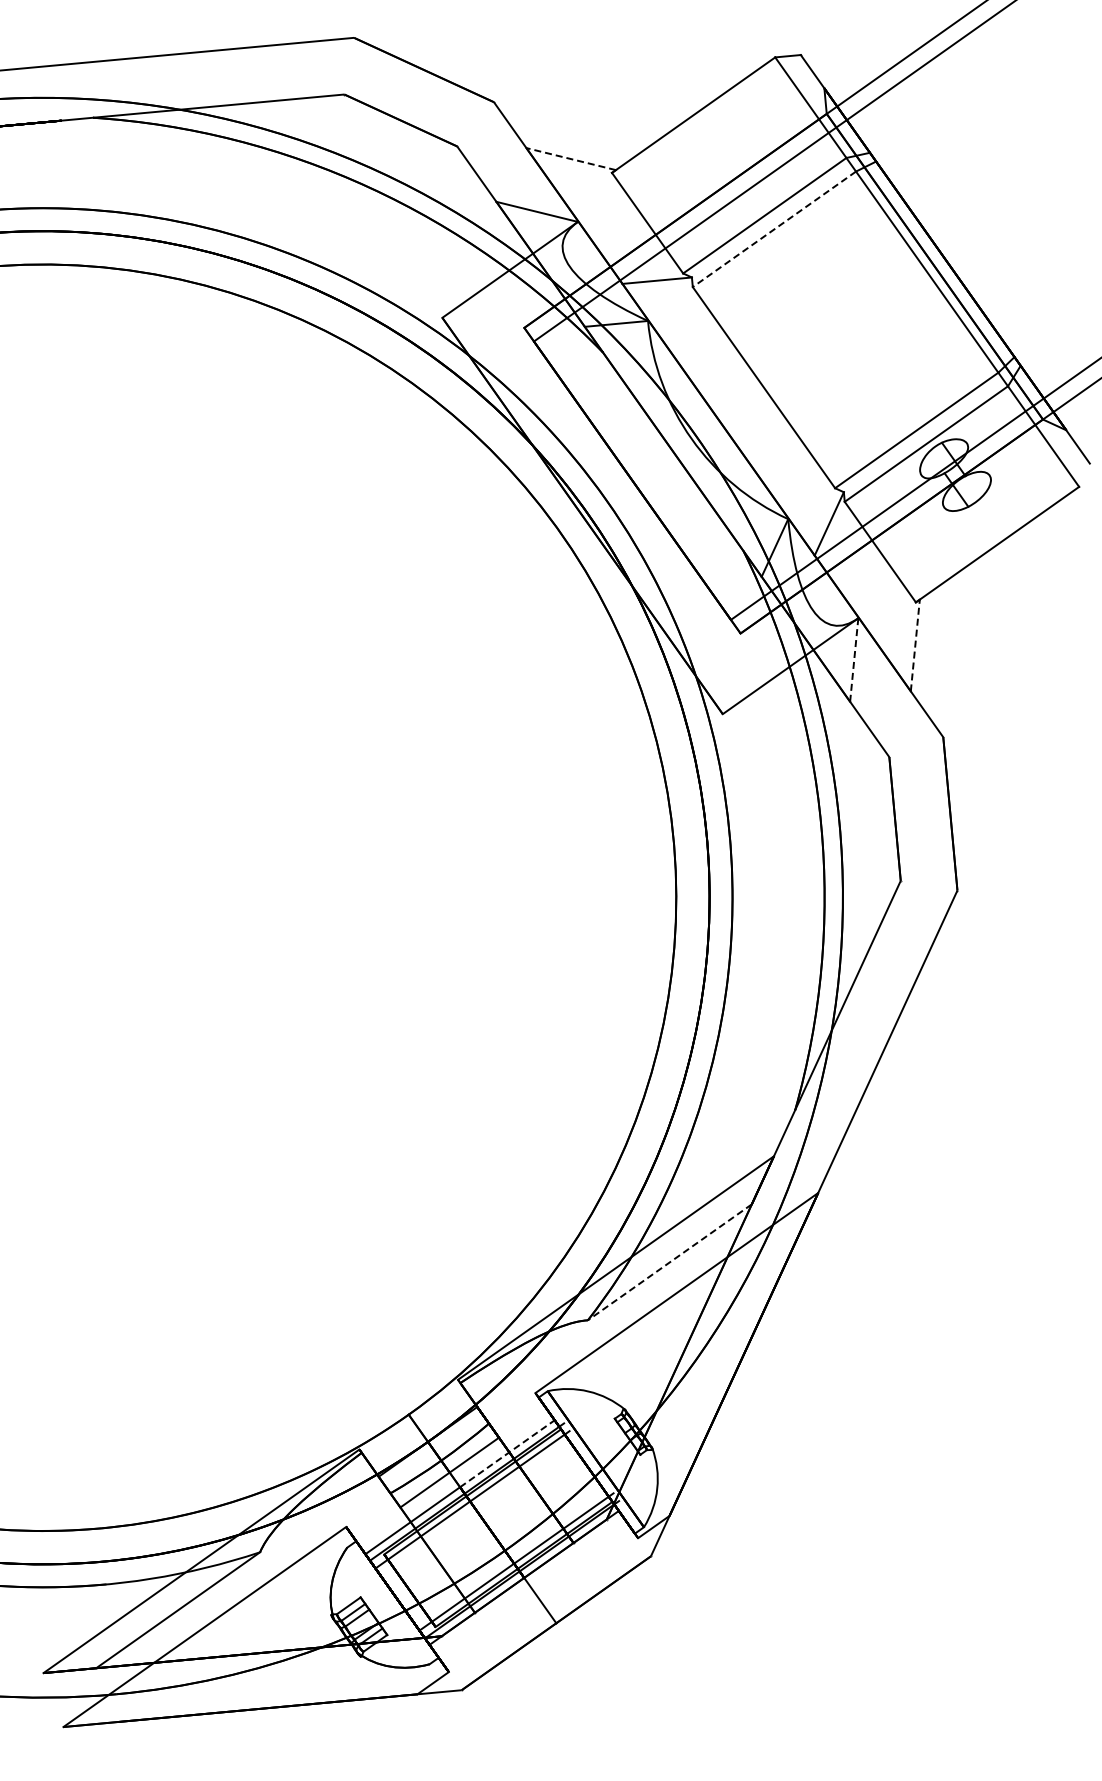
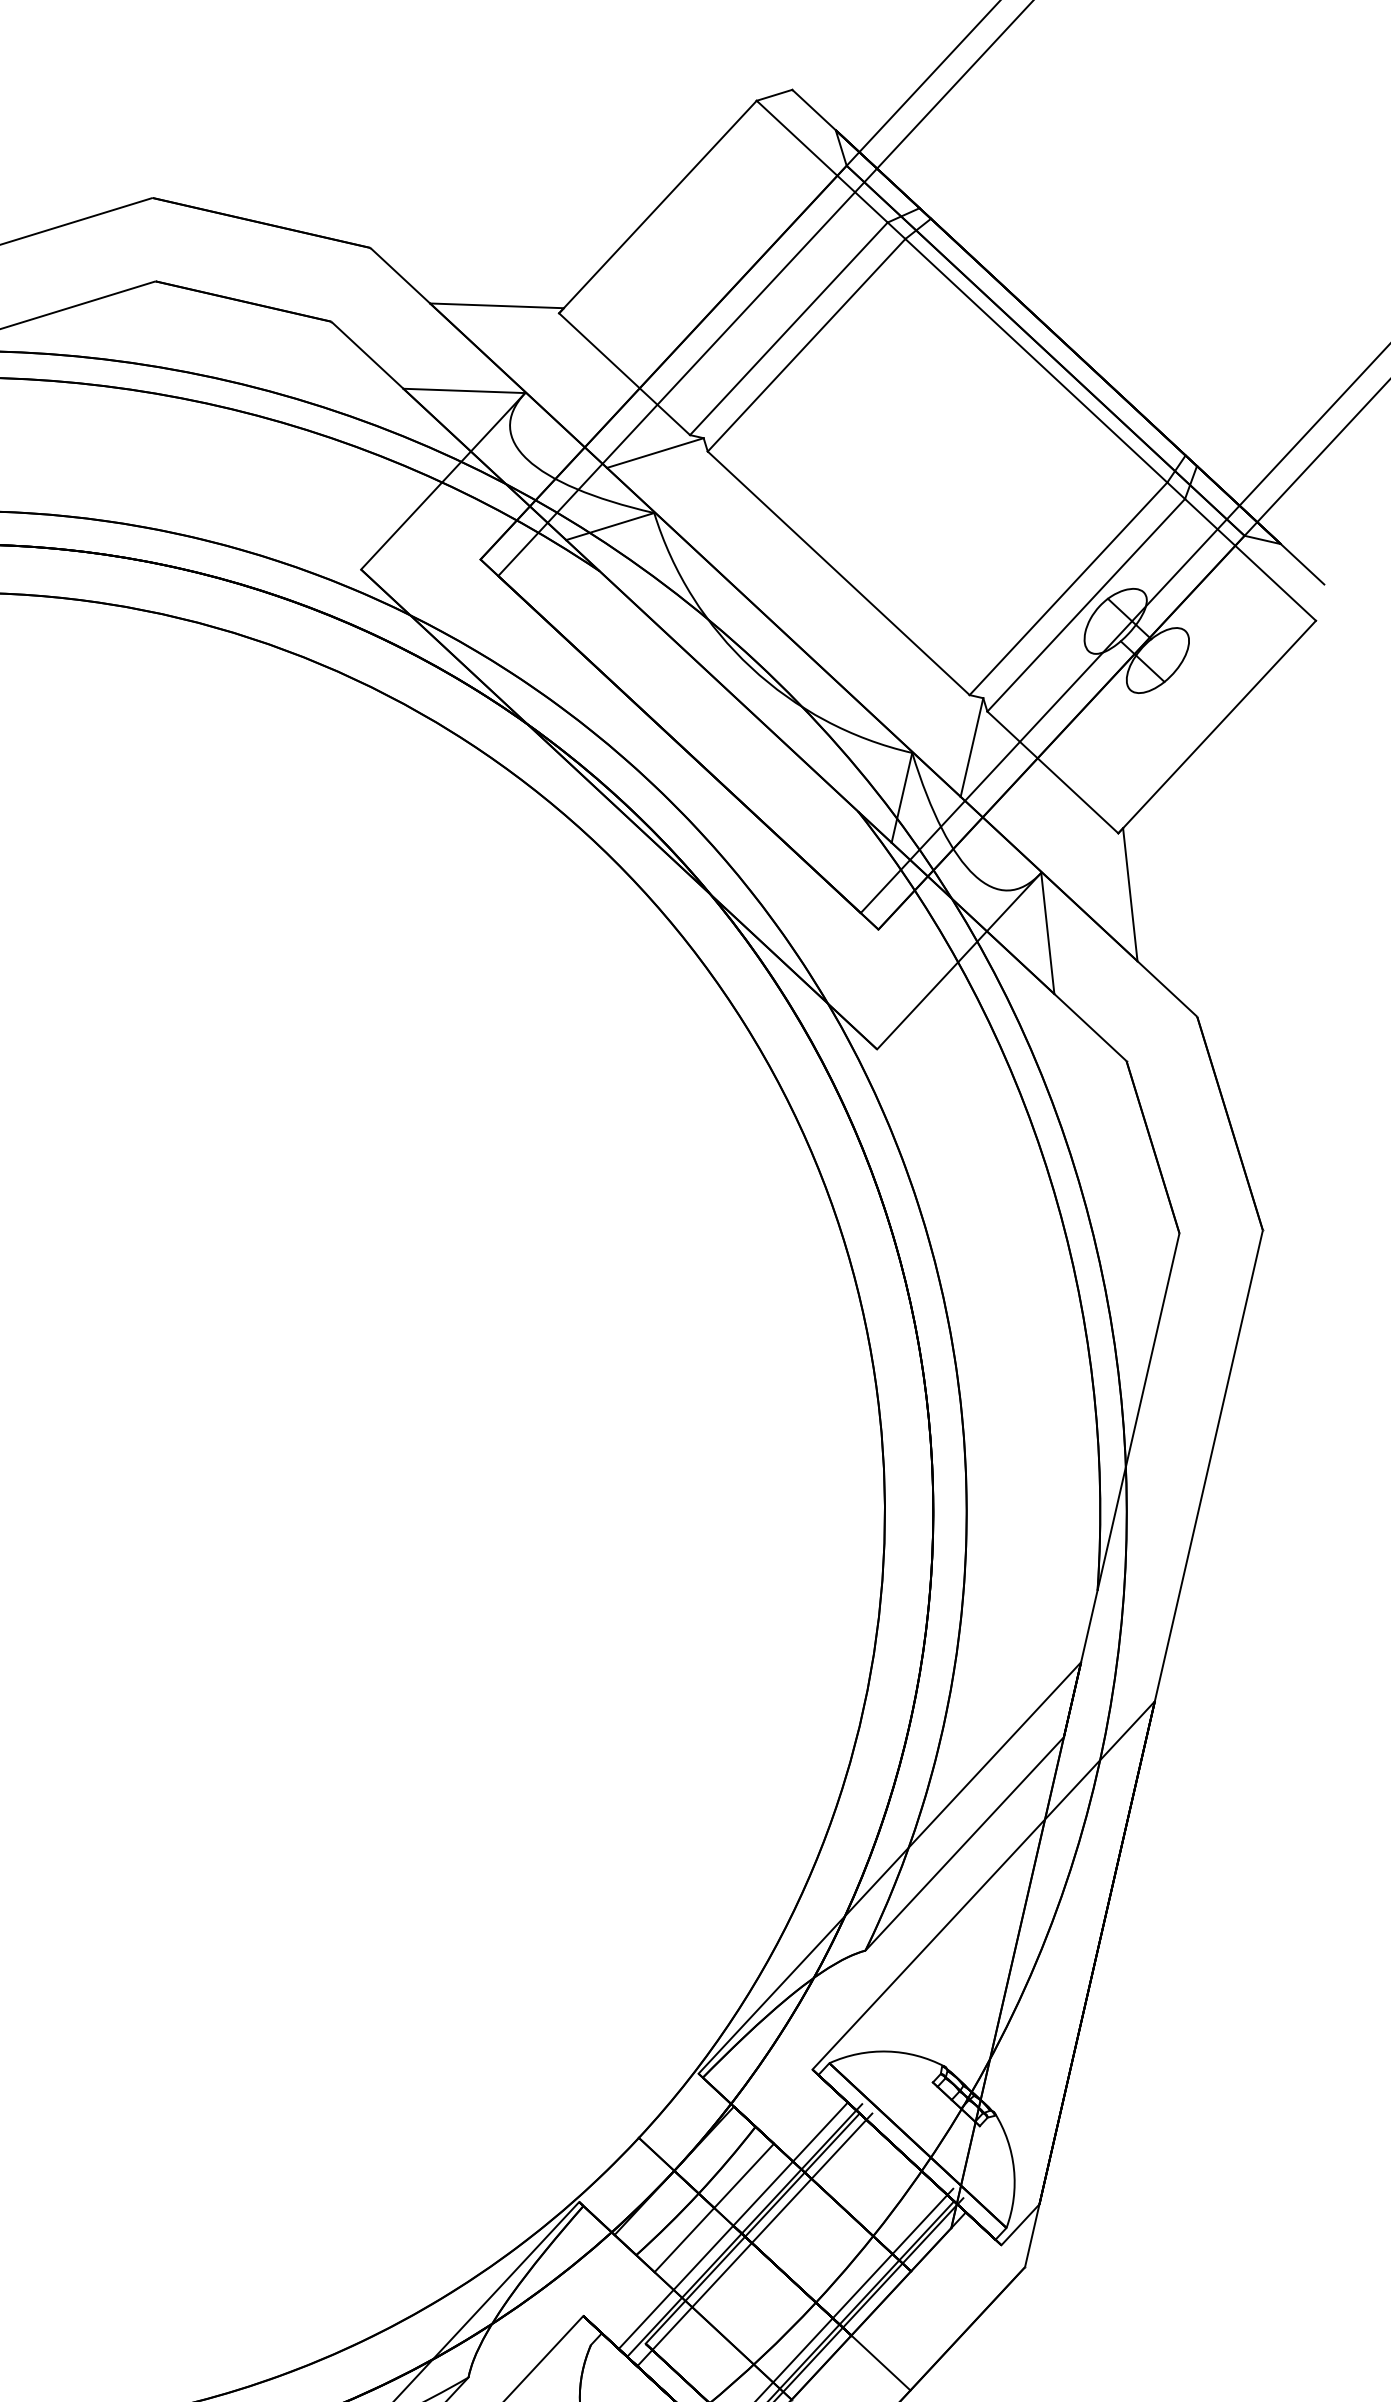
line: (570, 158) -> (495, 305), dashed -> solid
line: (774, 229) -> (806, 345), dashed -> solid
line: (915, 645) -> (1130, 894), dashed -> solid
line: (854, 660) -> (1048, 934), dashed -> solid
line: (669, 1262) -> (964, 1844), dashed -> solid
line: (507, 1453) -> (790, 2163), dashed -> solid

